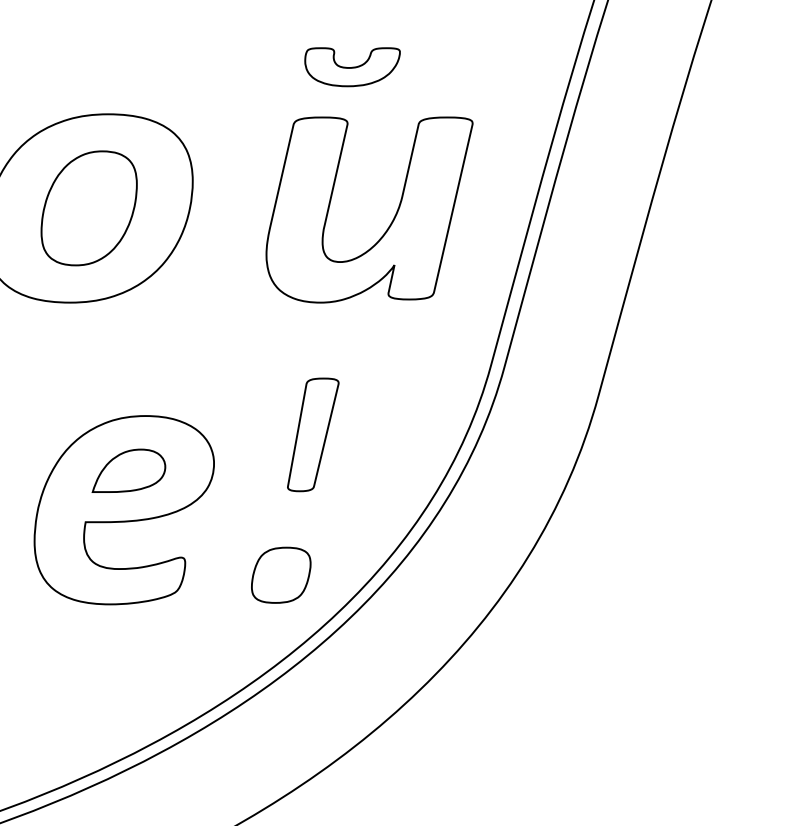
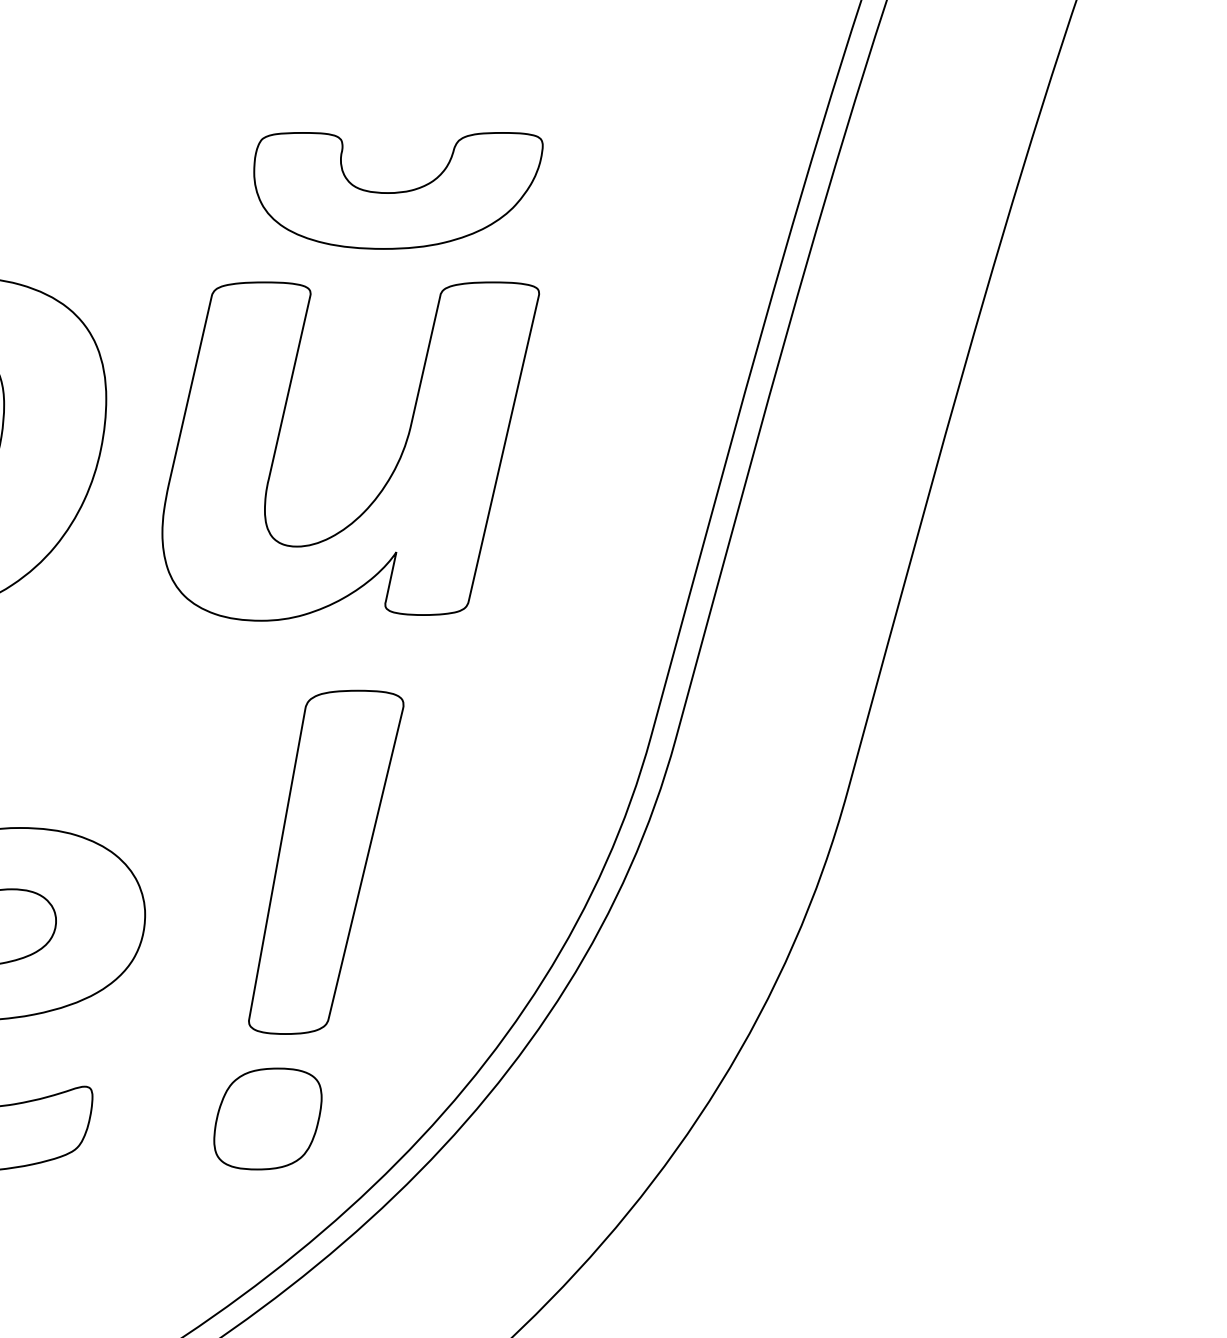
part: (352, 66) -> (398, 189), size x1.67
part: (391, 221) -> (390, 472), moved
part: (313, 434) -> (326, 861), size x1.67

